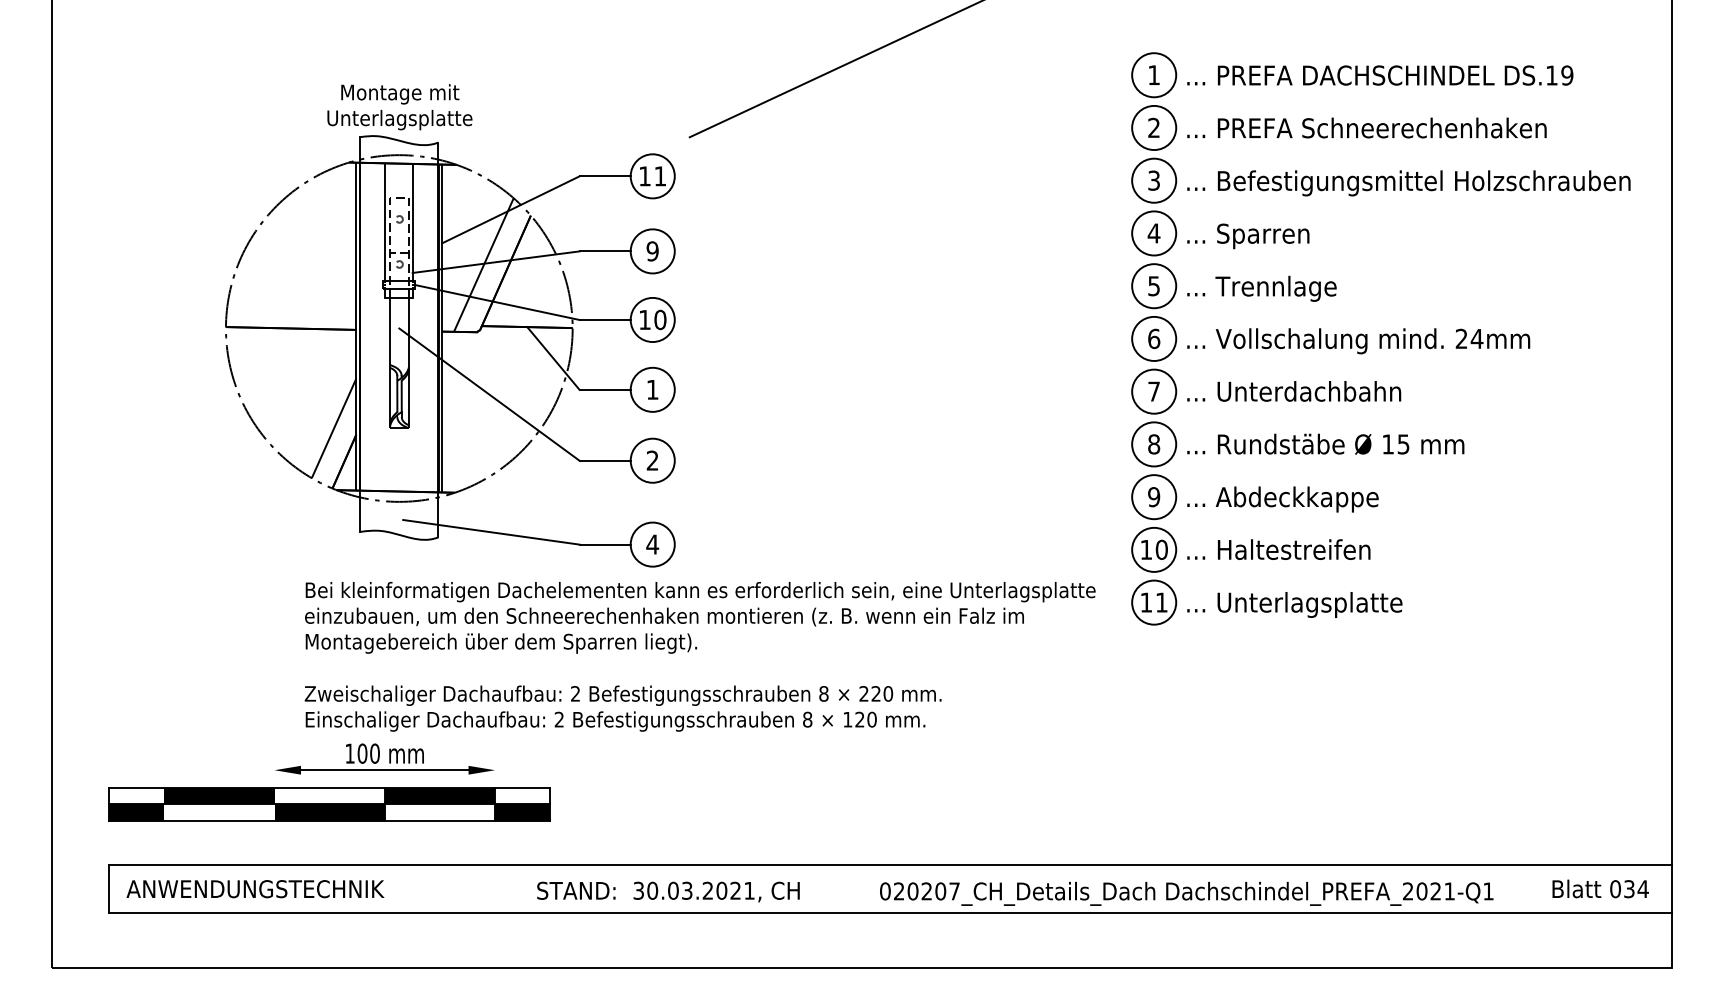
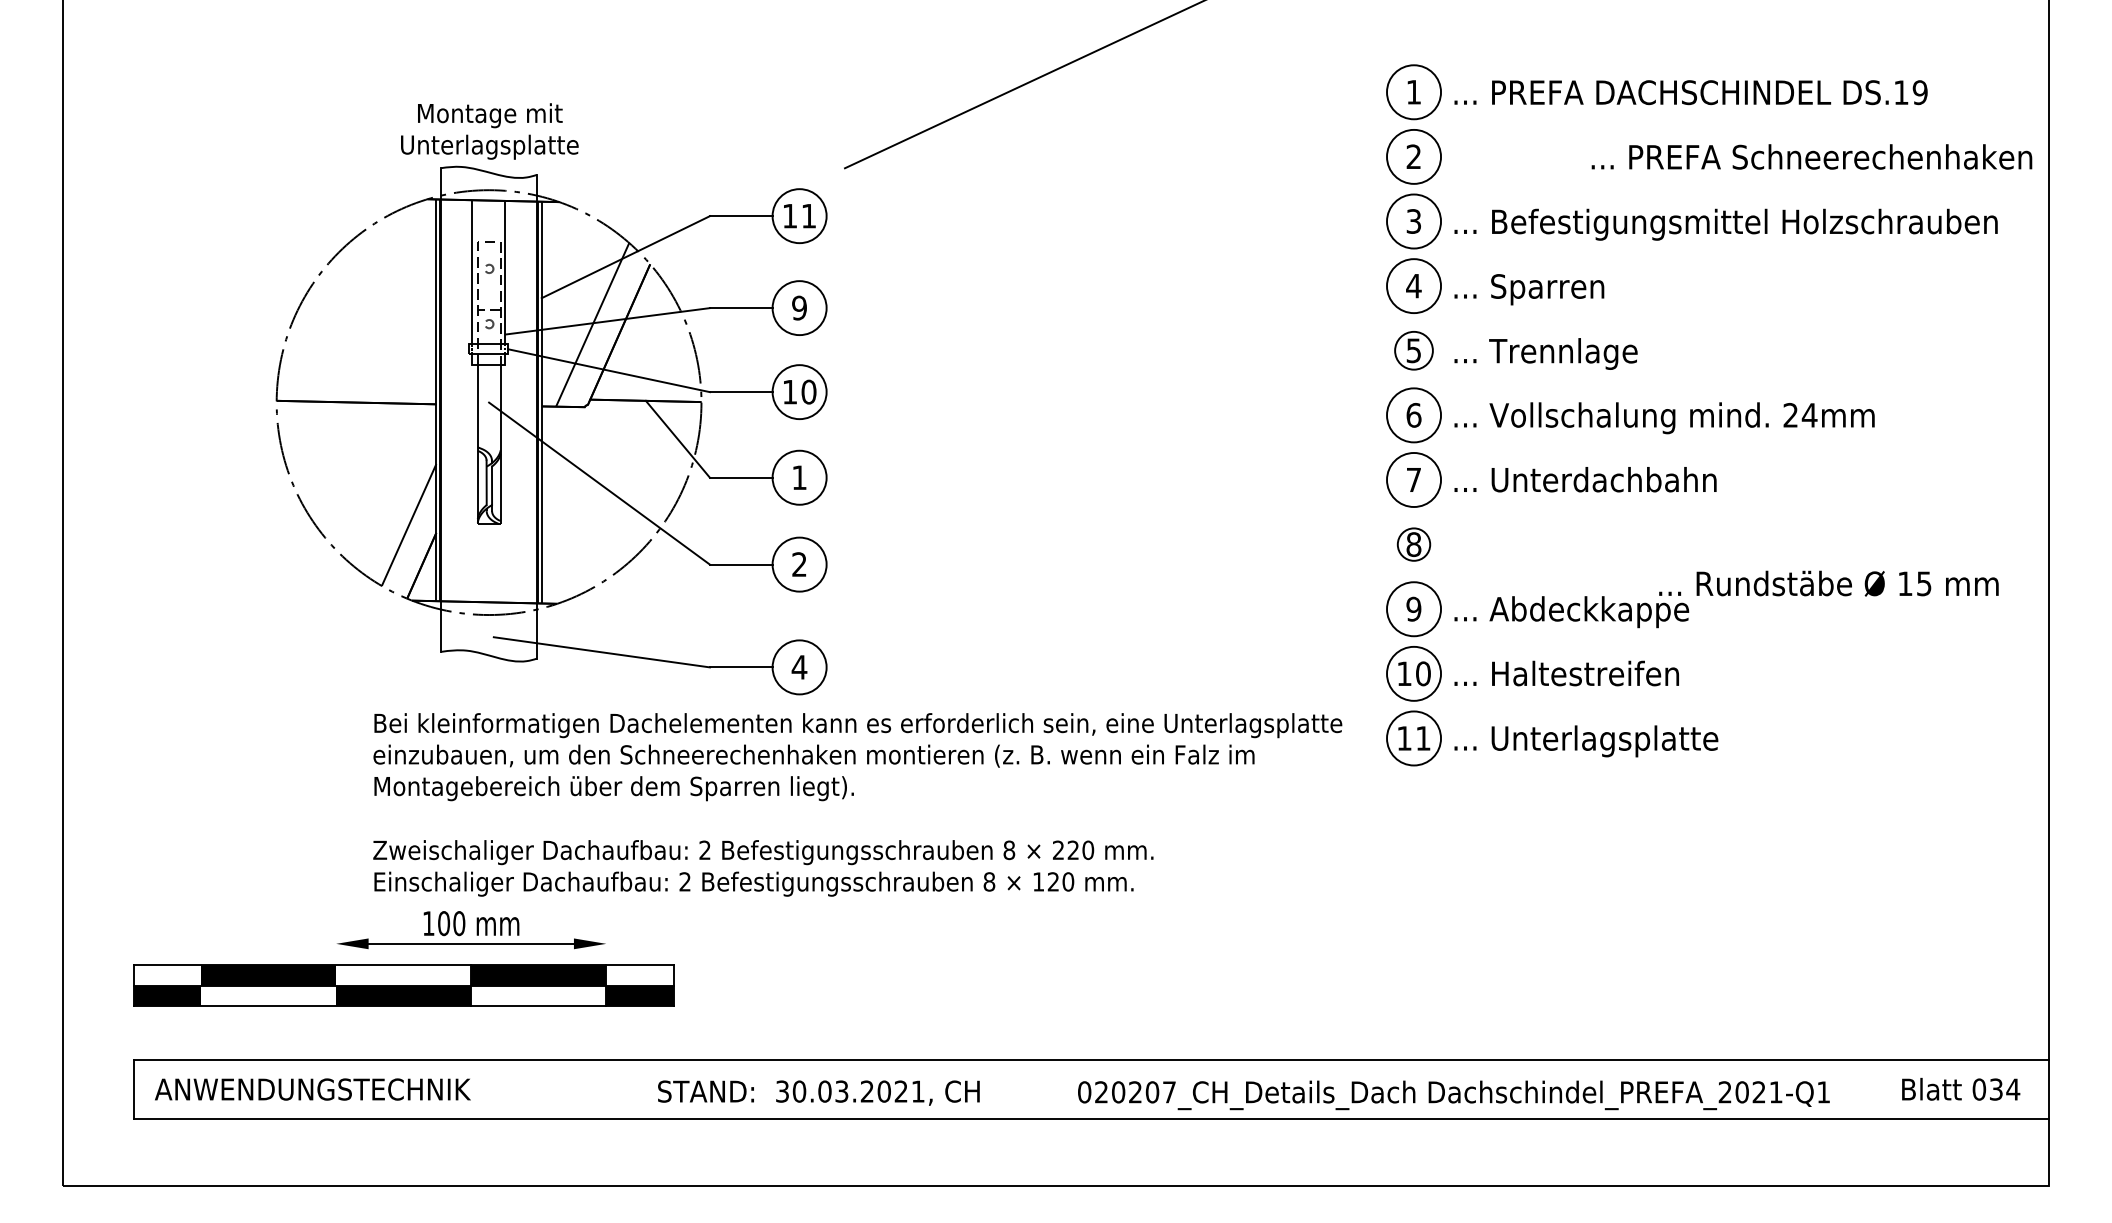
text: (1366, 127) -> (1811, 156), moved
circle: (1154, 286) -> (1414, 351), size x0.7
text: (1325, 443) -> (1828, 582), moved
circle: (1154, 444) -> (1414, 544), size x0.6

